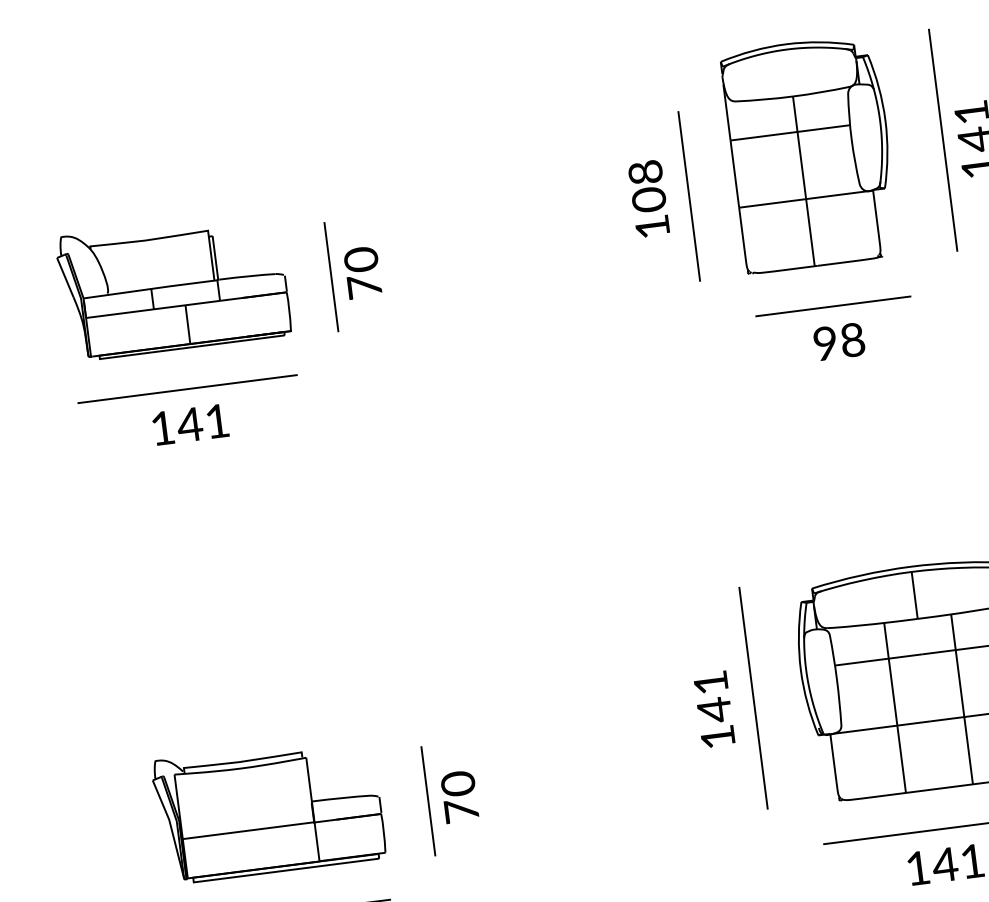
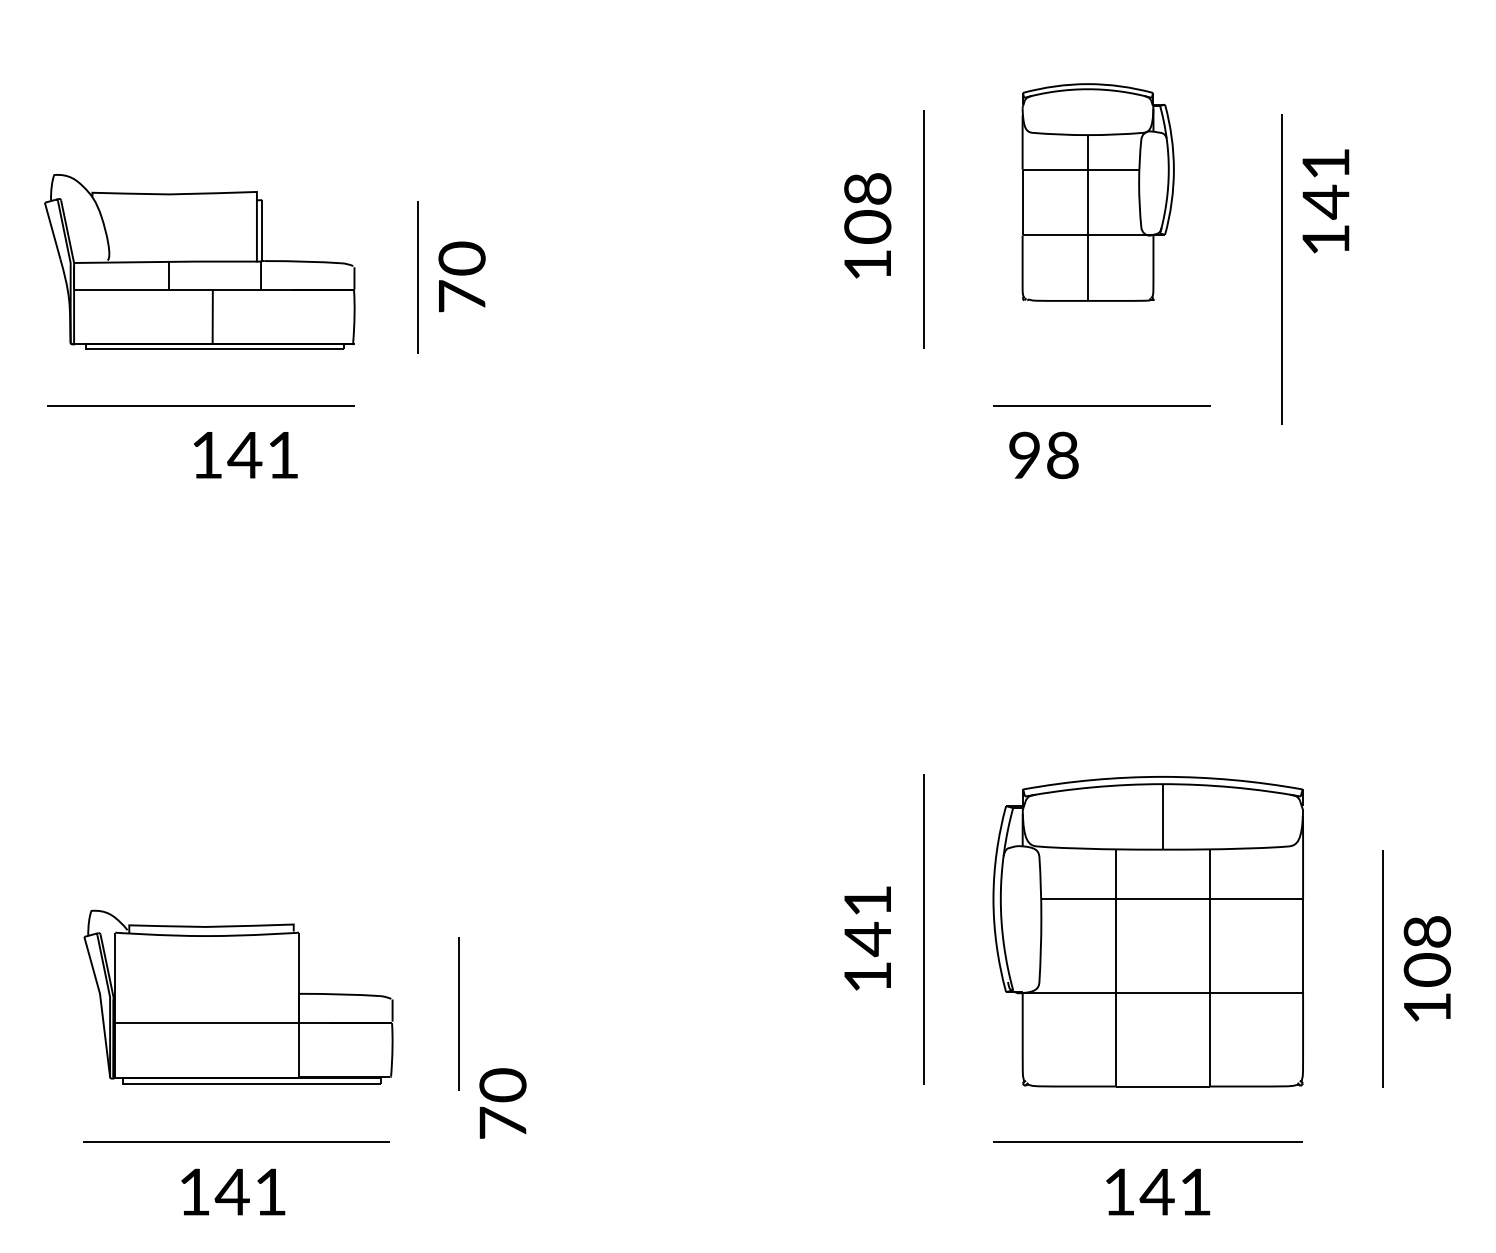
line: (942, 140) -> (1281, 269), moved
part: (811, 153) -> (1098, 192), size x0.7
text: (838, 341) -> (1043, 455), moved
text: (190, 424) -> (245, 455), moved
text: (459, 796) -> (502, 1103), moved

